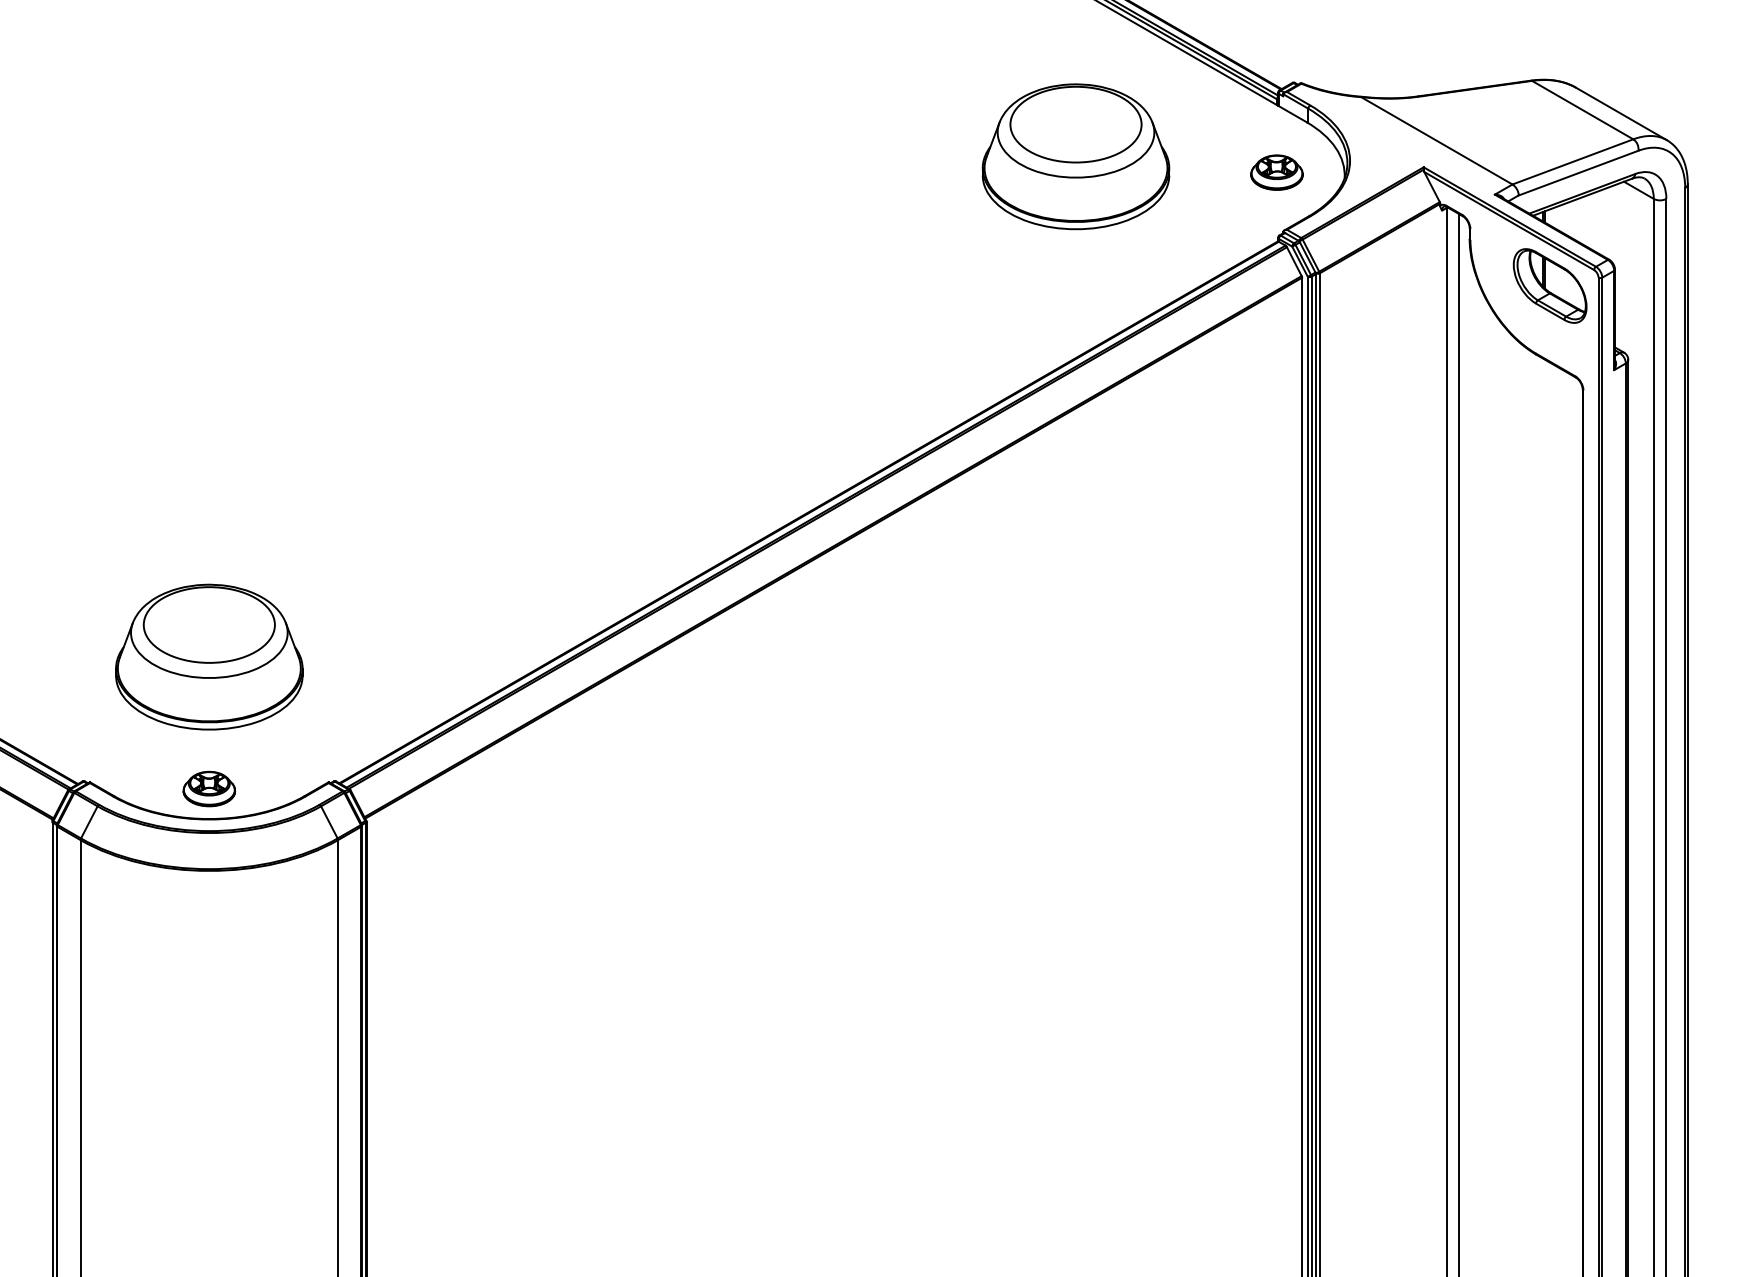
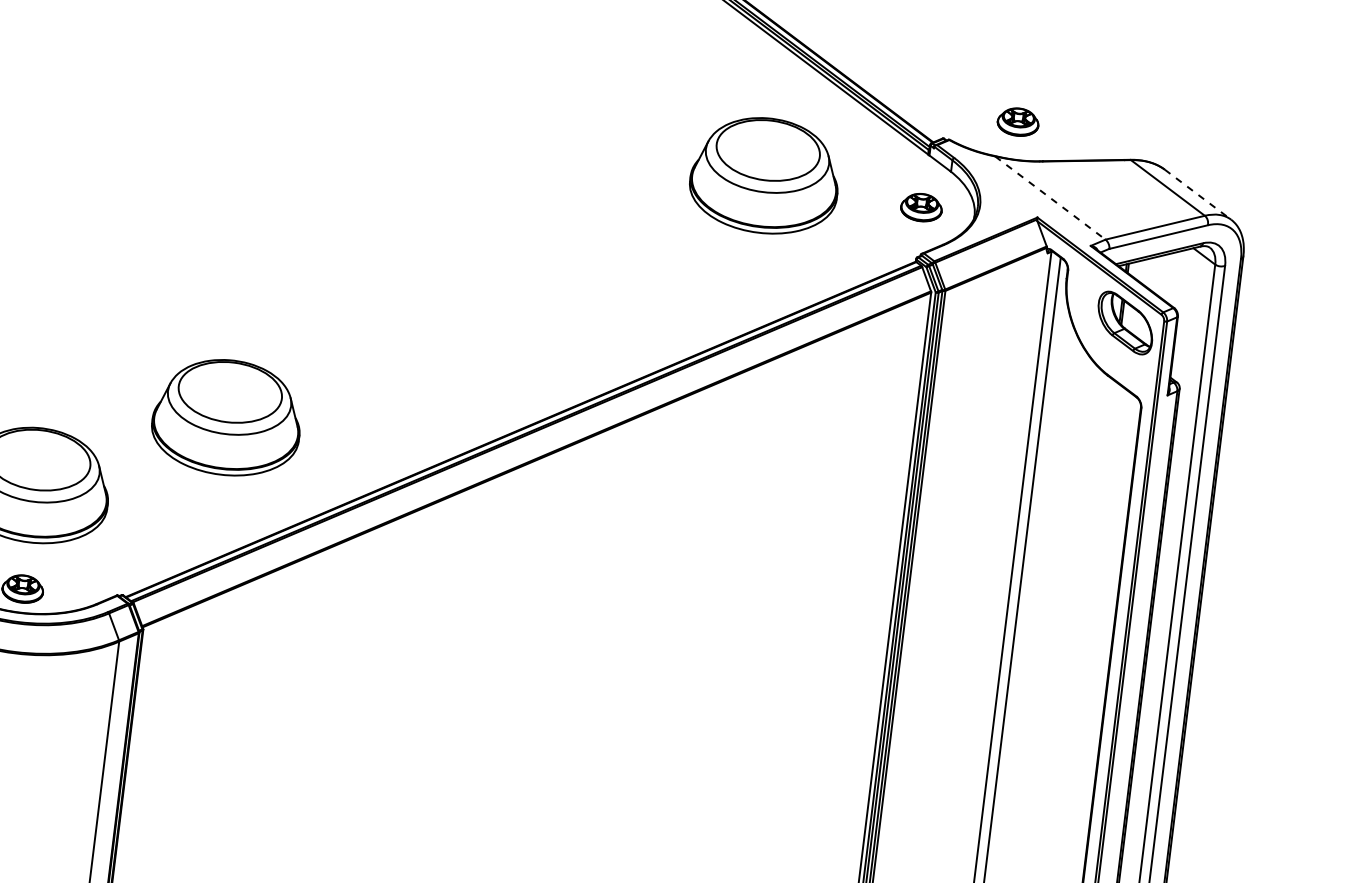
part: (1384, 50) -> (1017, 121), added
line: (1621, 114) -> (1198, 195), solid -> dashed
line: (1437, 141) -> (1050, 198), solid -> dashed
part: (438, 542) -> (226, 417), added

